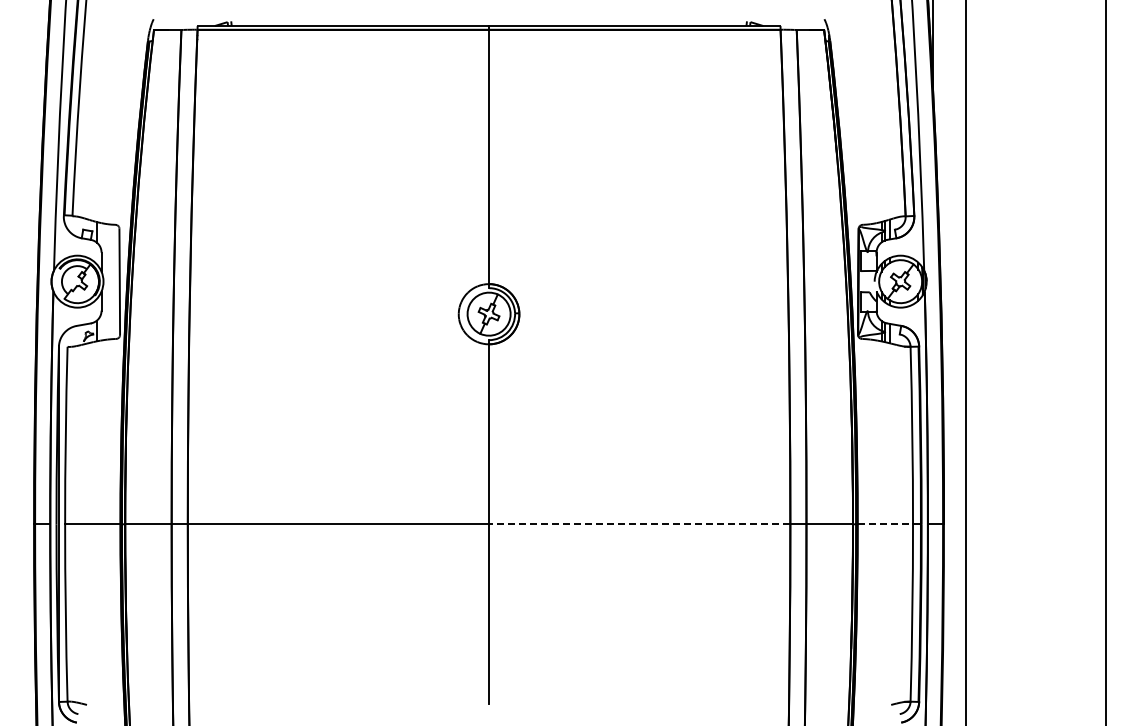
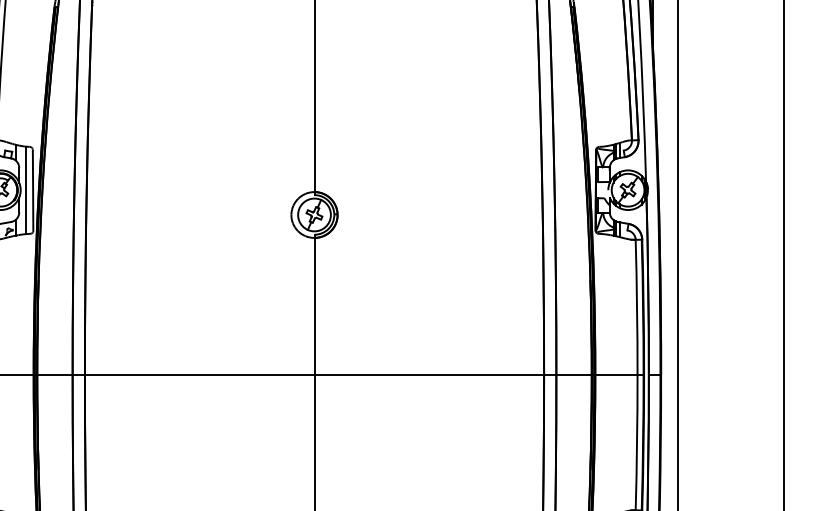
line: (111, 281) -> (26, 190), added
line: (639, 524) -> (429, 375), dashed -> solid
line: (885, 524) -> (616, 375), dashed -> solid

